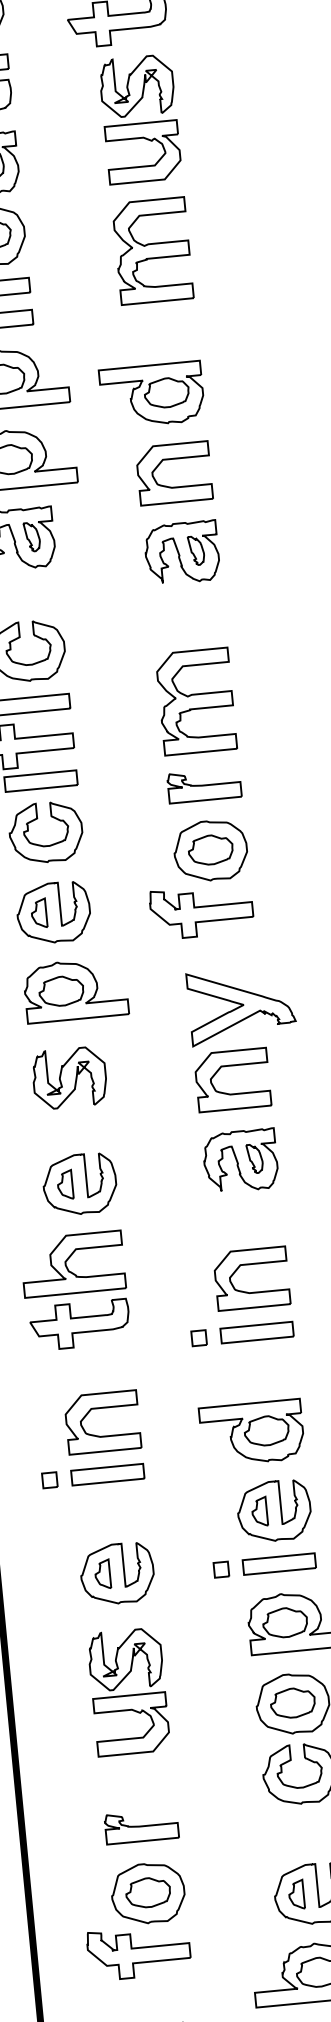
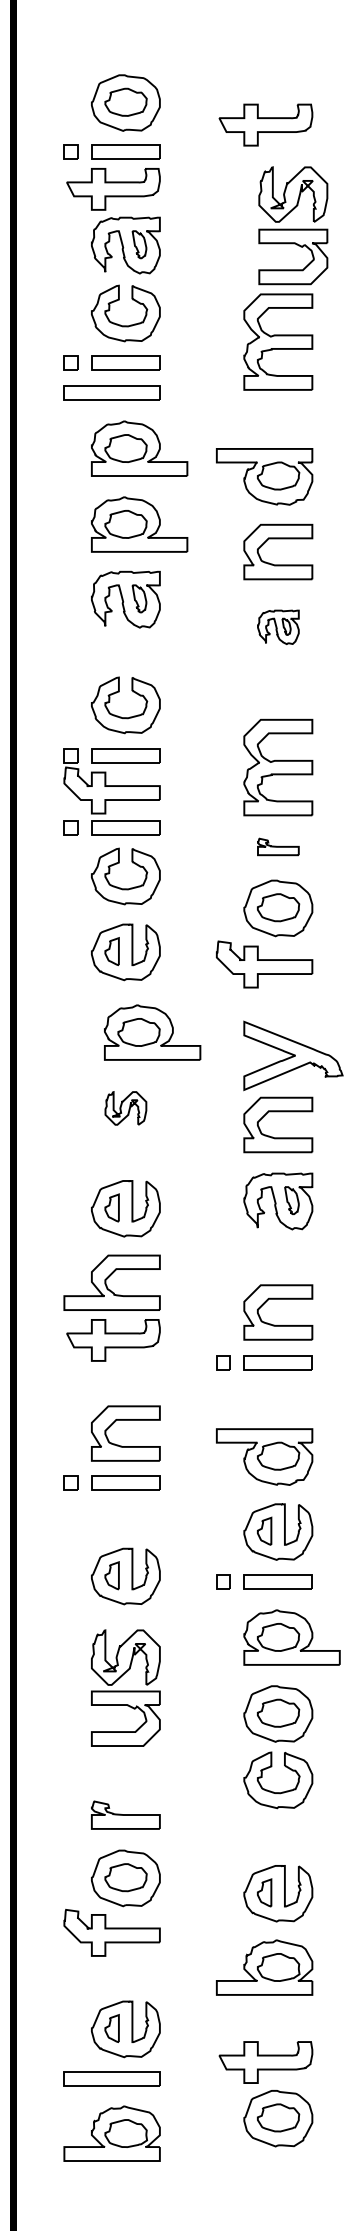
part: (140, 119) -> (293, 225), moved
part: (182, 553) -> (278, 627), size x0.6
part: (204, 785) -> (278, 846), size x0.6
part: (75, 989) -> (152, 1032), moved
part: (69, 1078) -> (125, 1108), size x0.6

